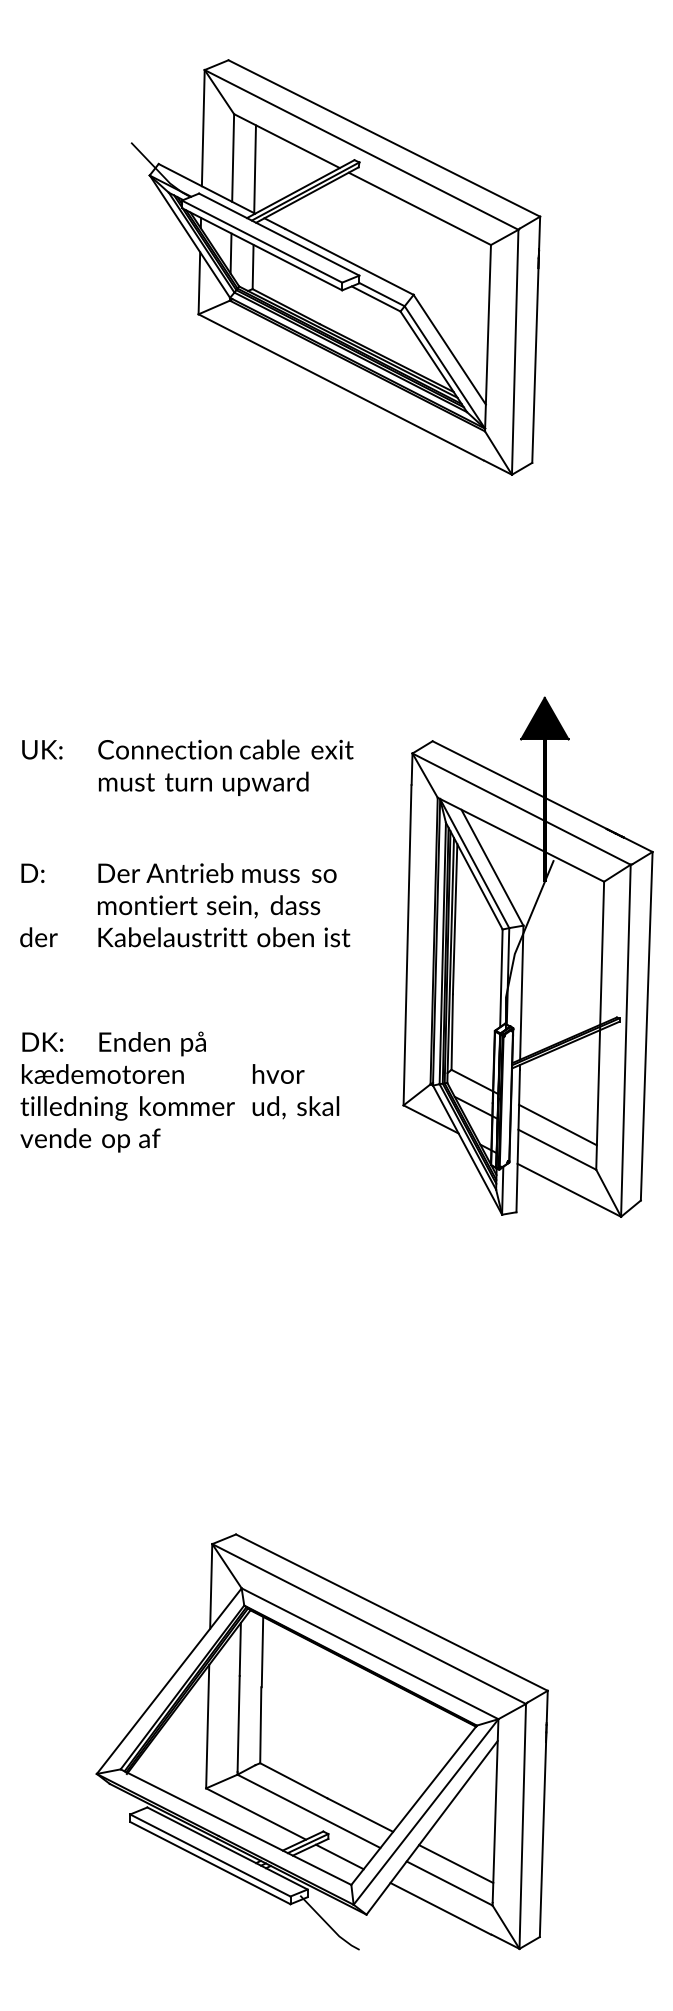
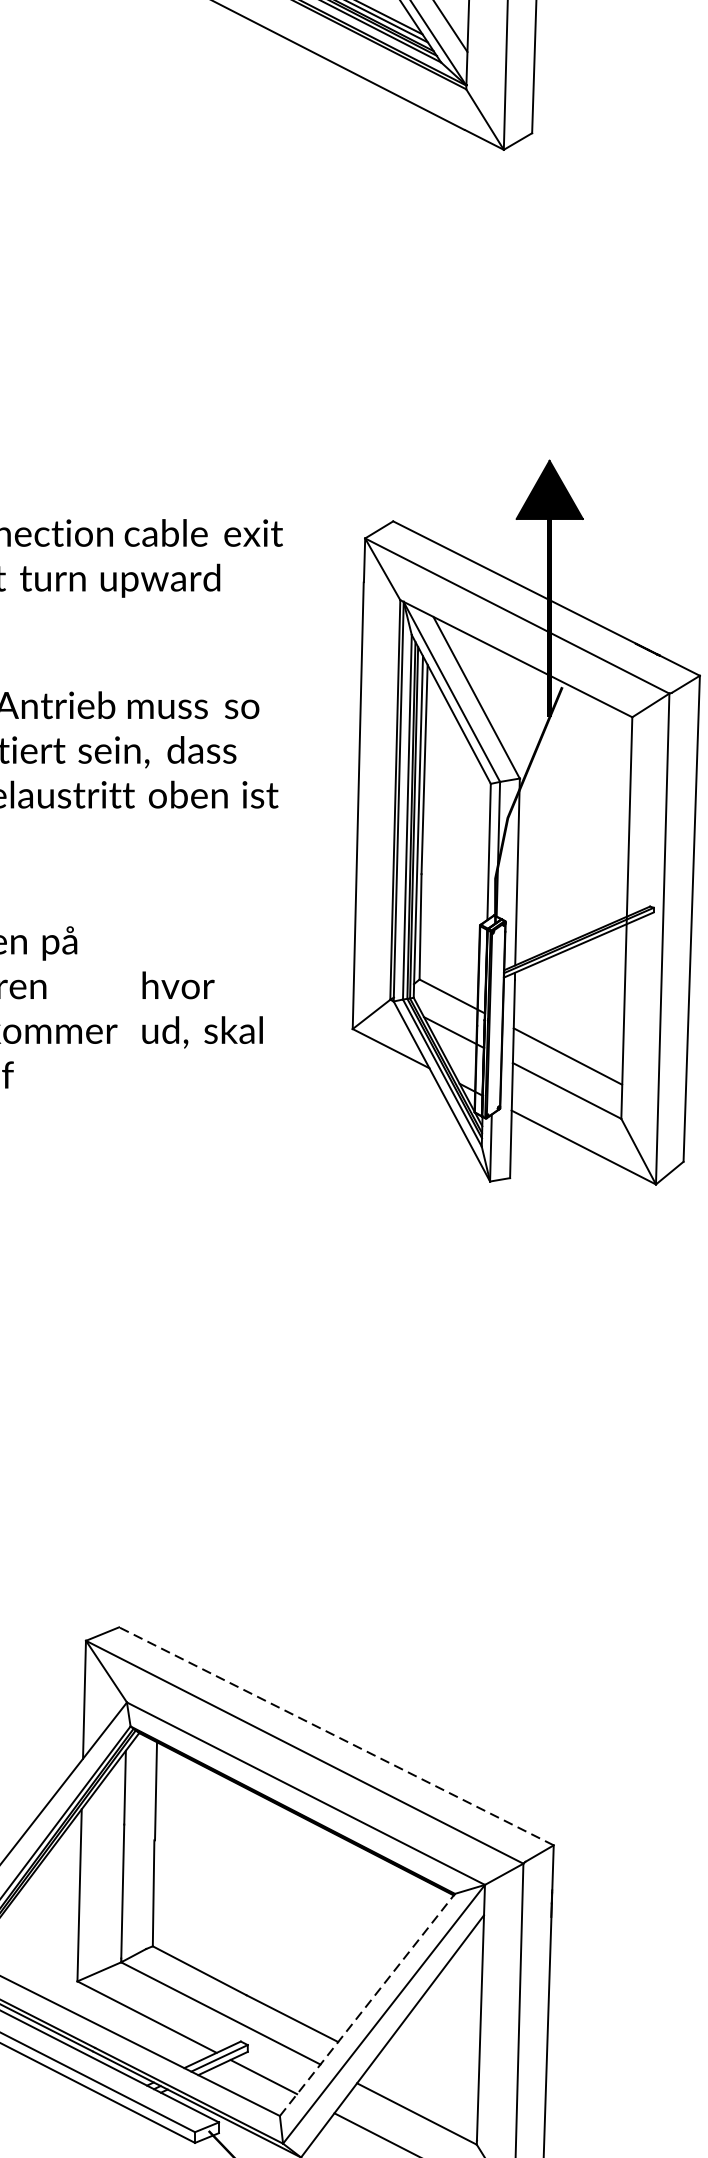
line: (391, 1612) -> (335, 1736), solid -> dashed
line: (414, 1804) -> (367, 2003), solid -> dashed
line: (456, 1863) -> (426, 2086), removed

